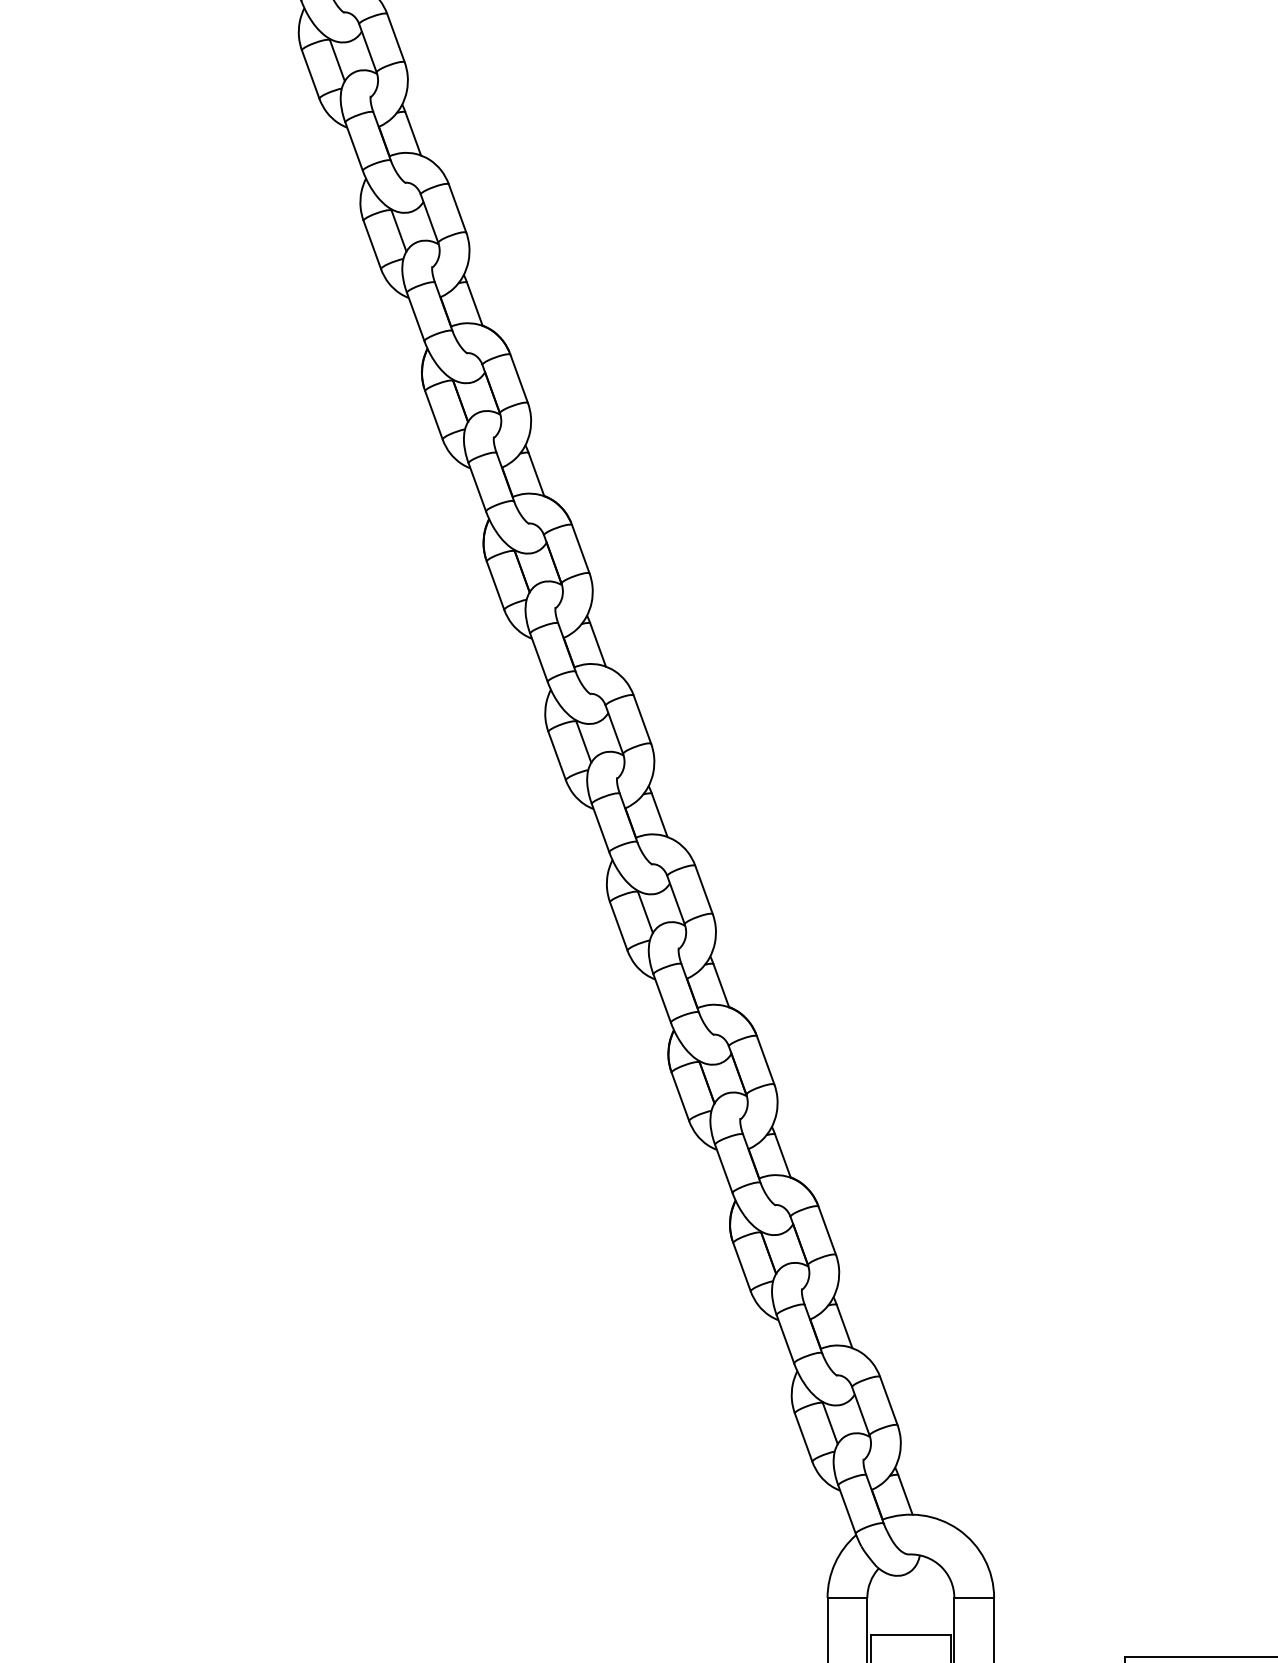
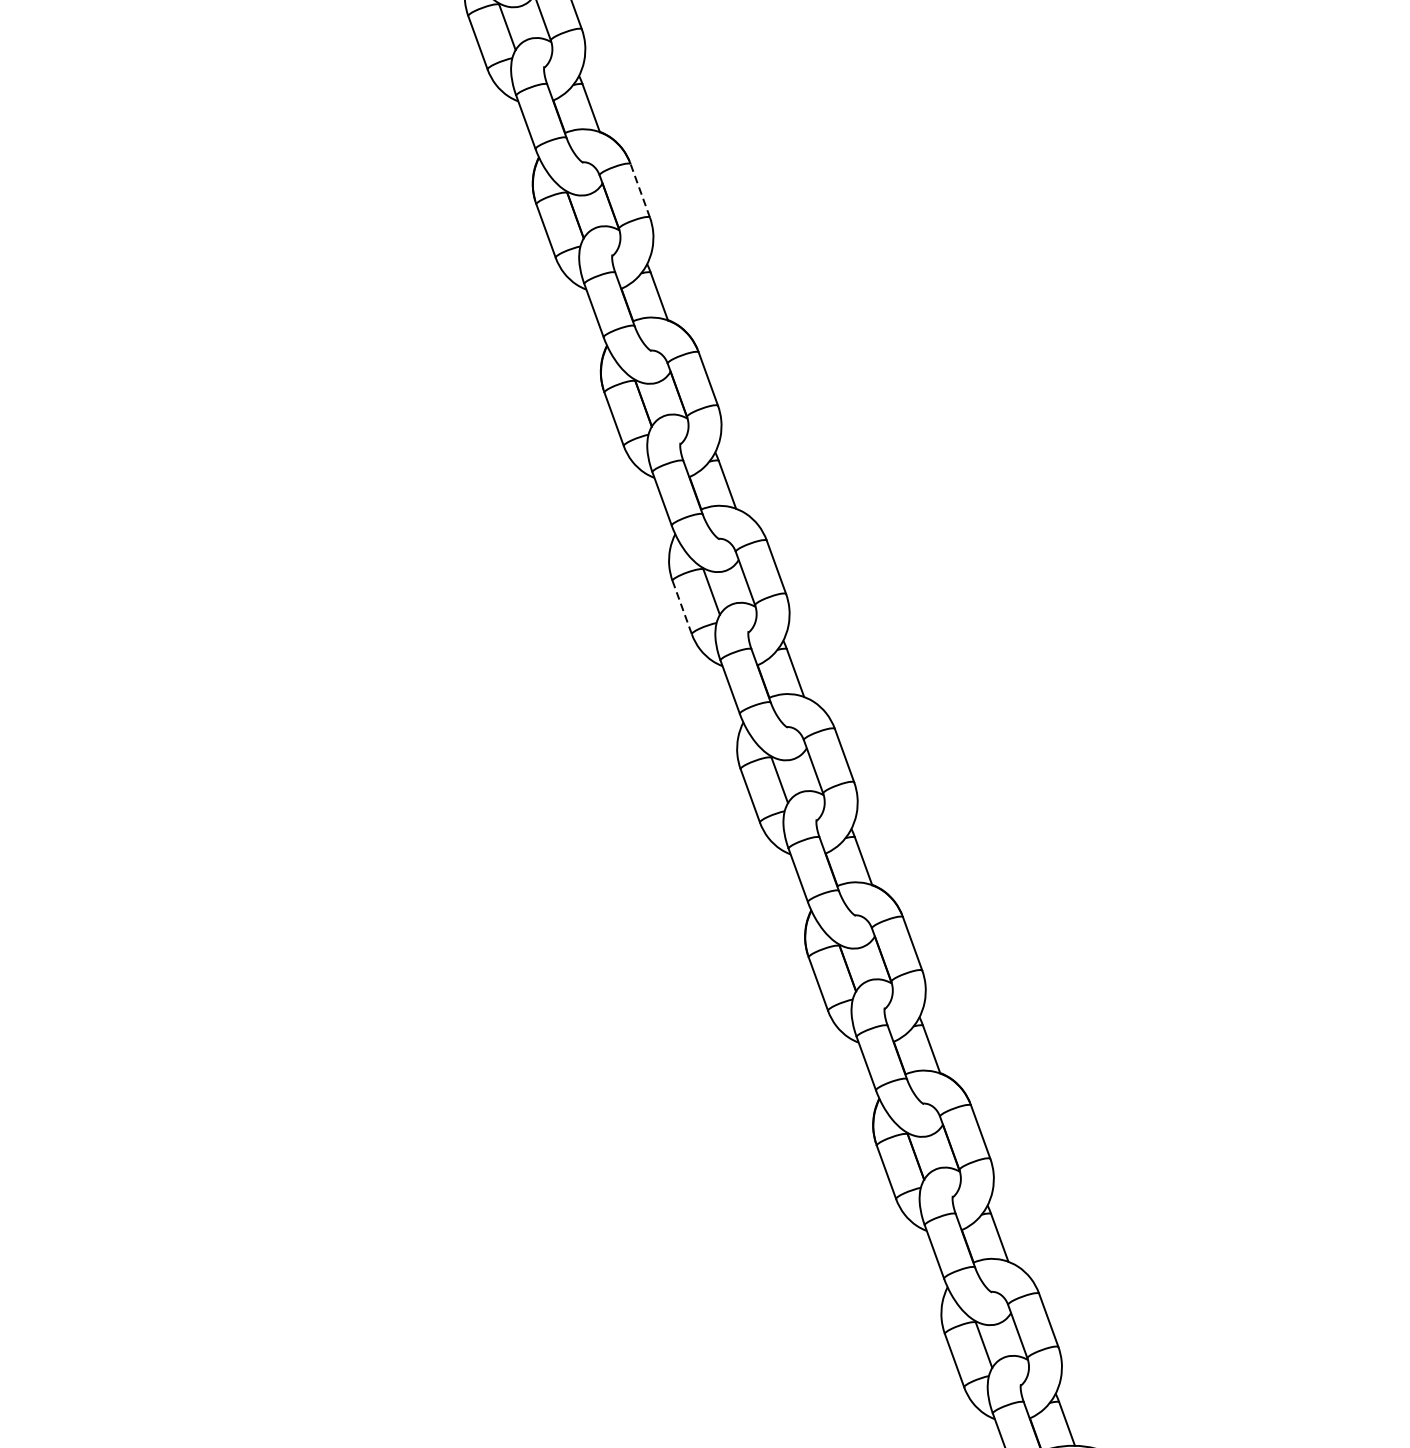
line: (519, 378) -> (640, 190), solid -> dashed
line: (557, 756) -> (682, 608), solid -> dashed

